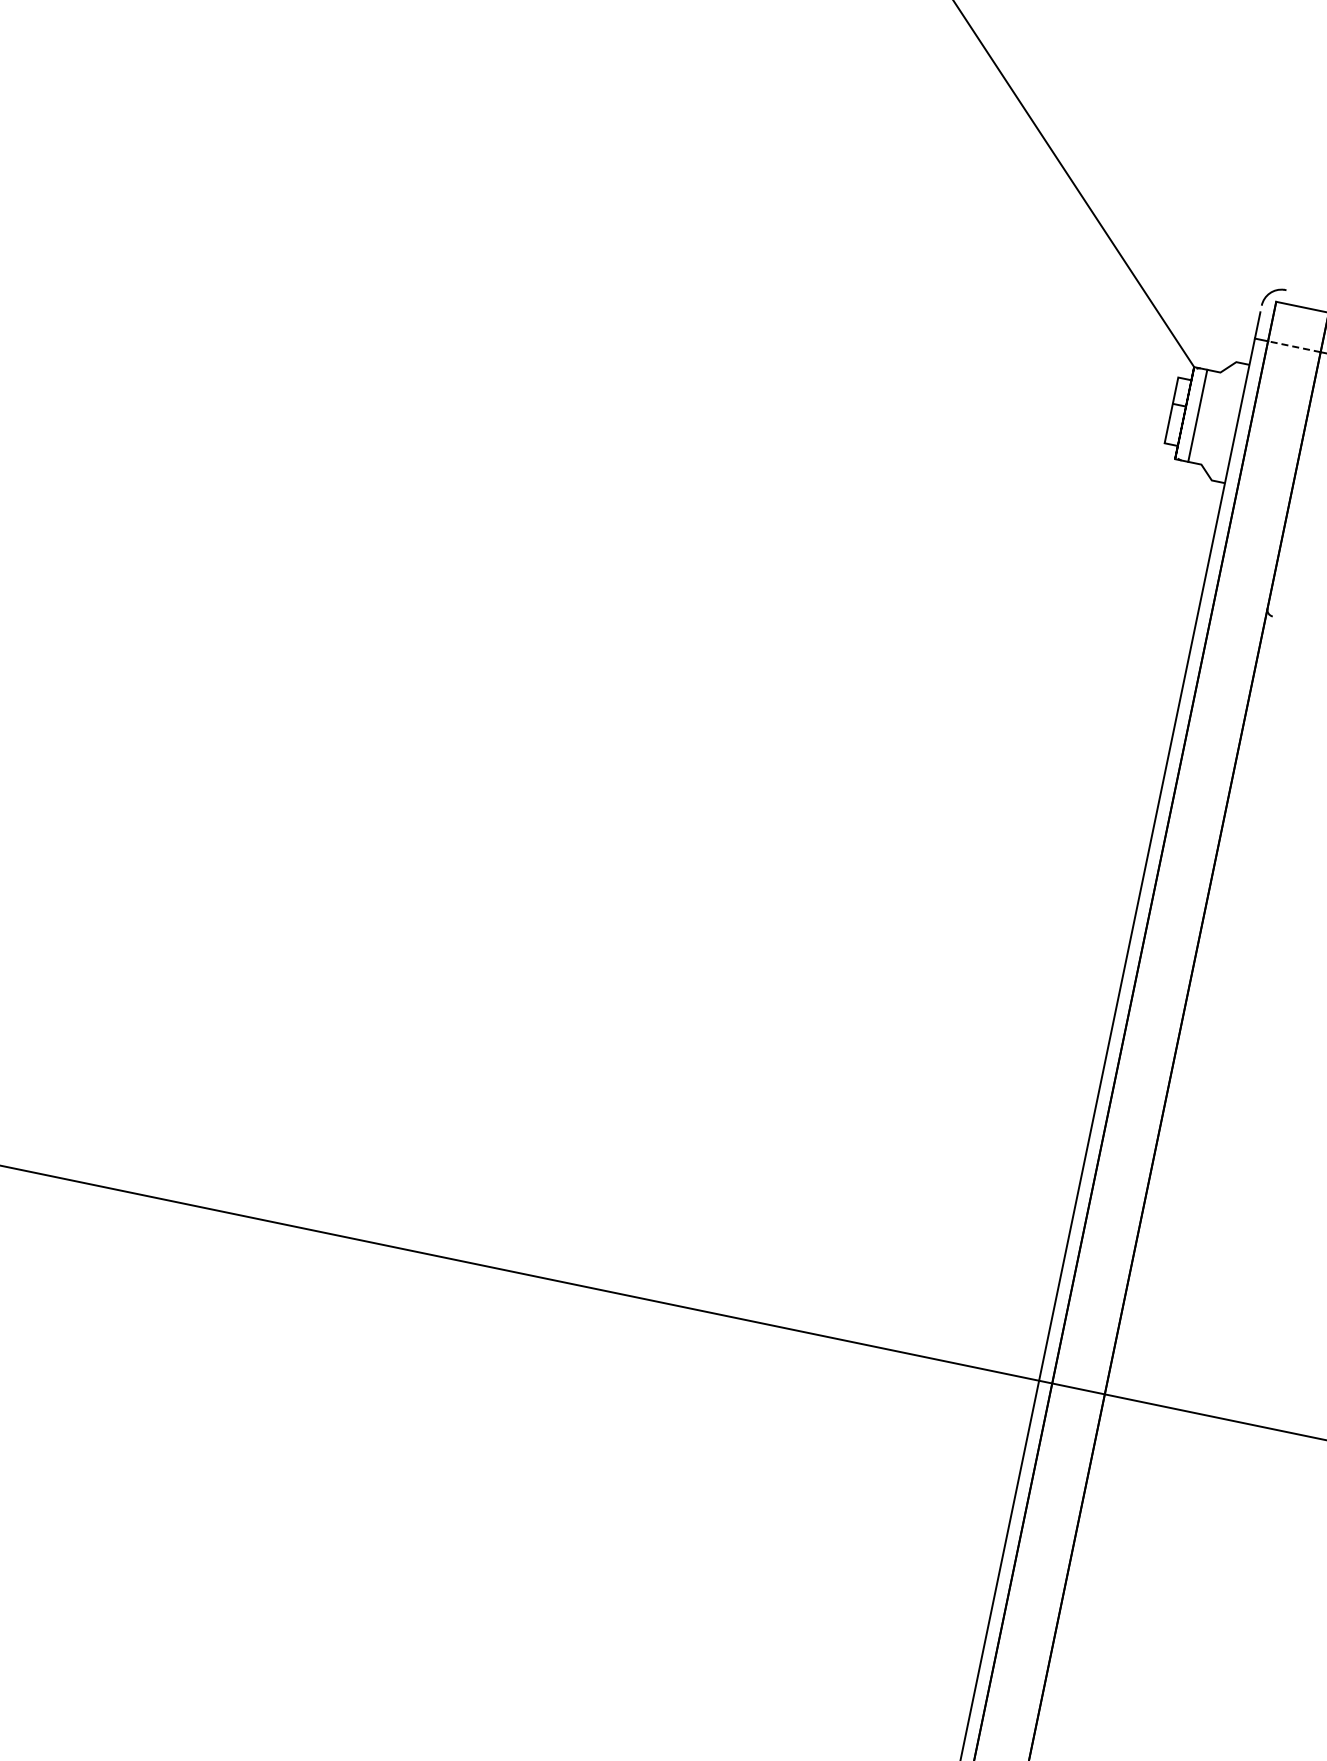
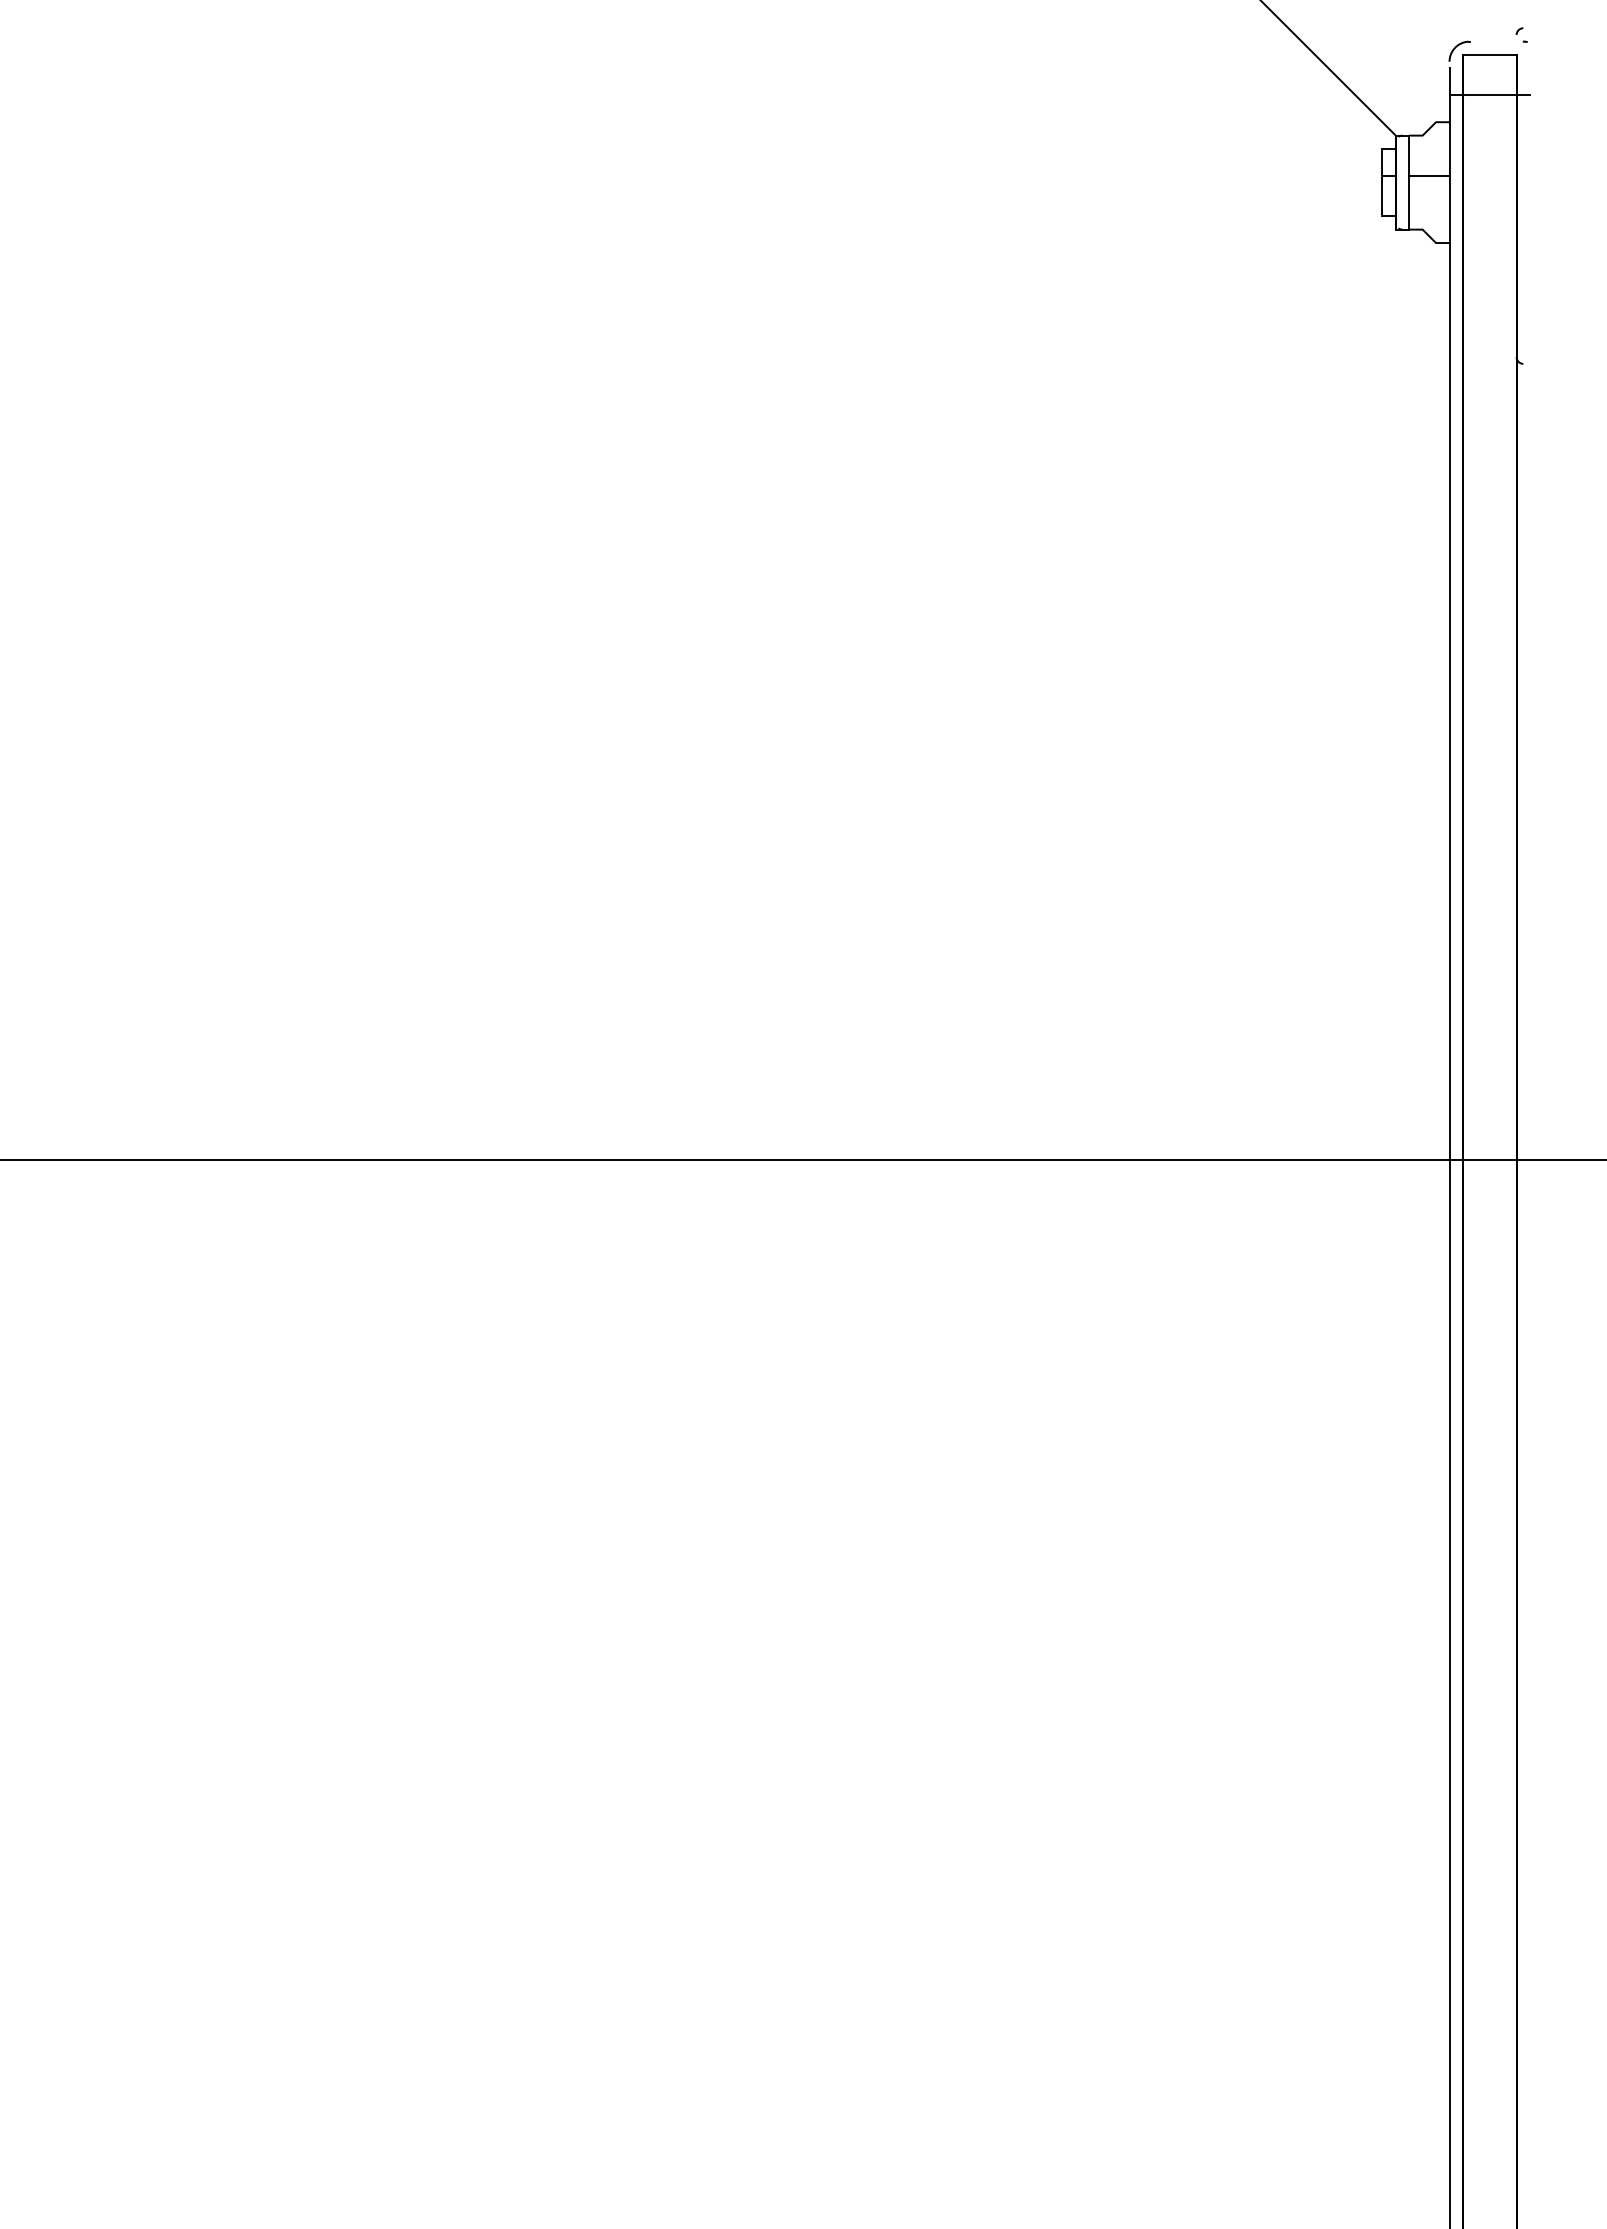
line: (1294, 346) -> (1489, 95), dashed -> solid
line: (1219, 413) -> (1429, 175), added

